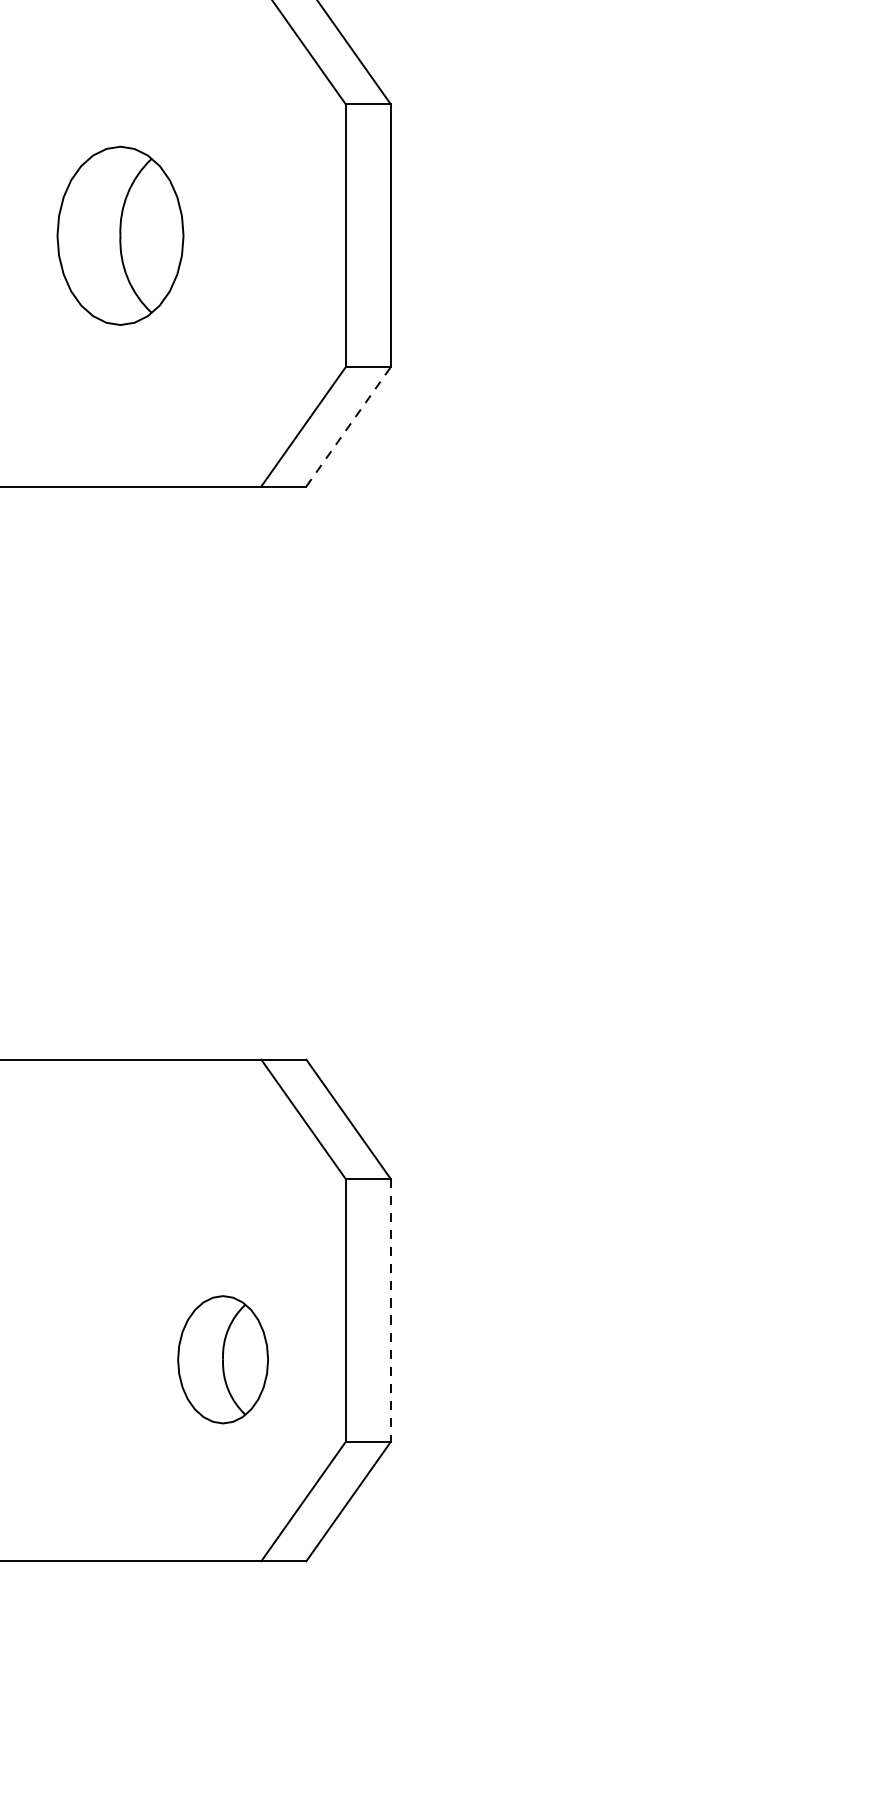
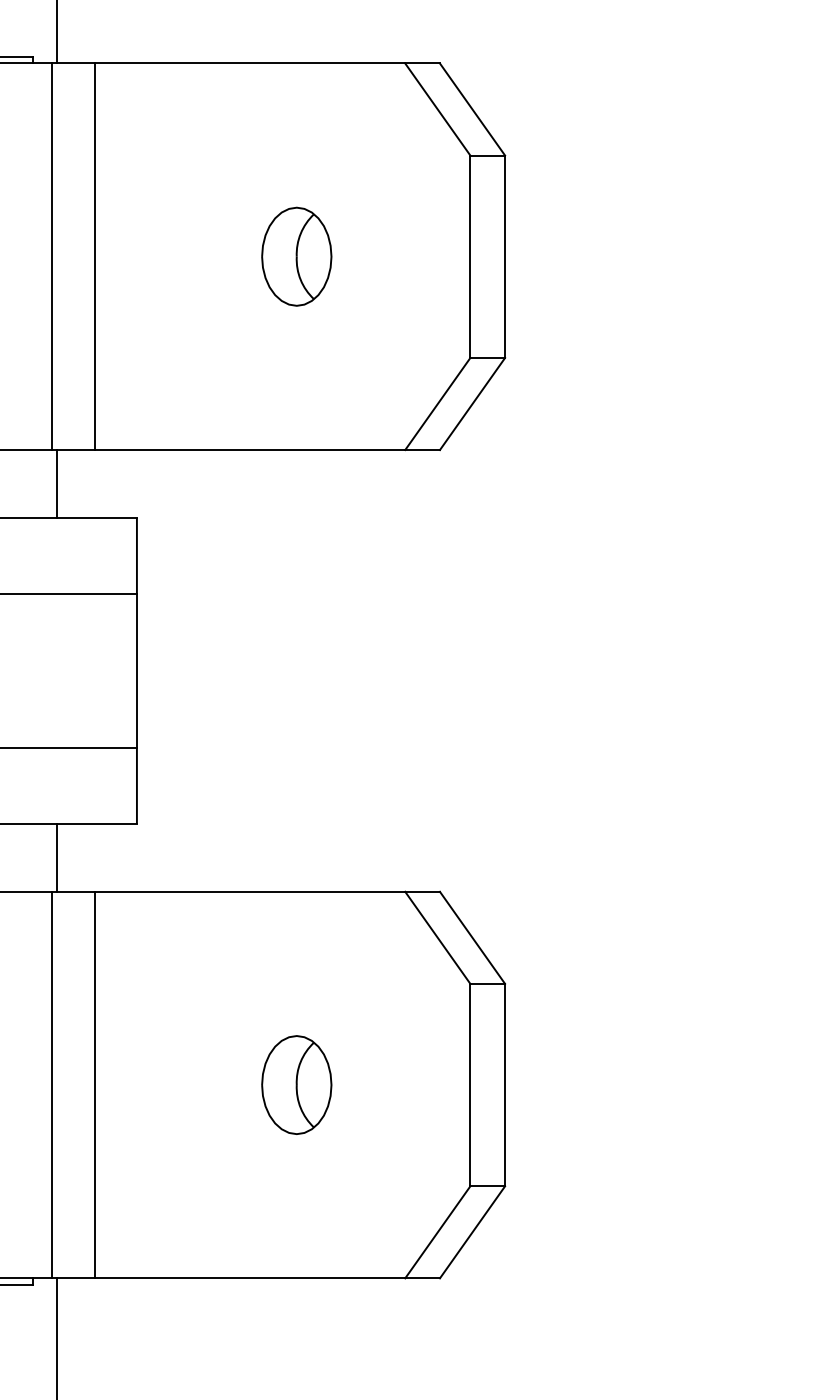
part: (120, 235) -> (296, 256), size x0.71
line: (348, 426) -> (472, 403), dashed -> solid
line: (391, 1311) -> (505, 1085), dashed -> solid
part: (222, 1359) -> (296, 1084), moved

